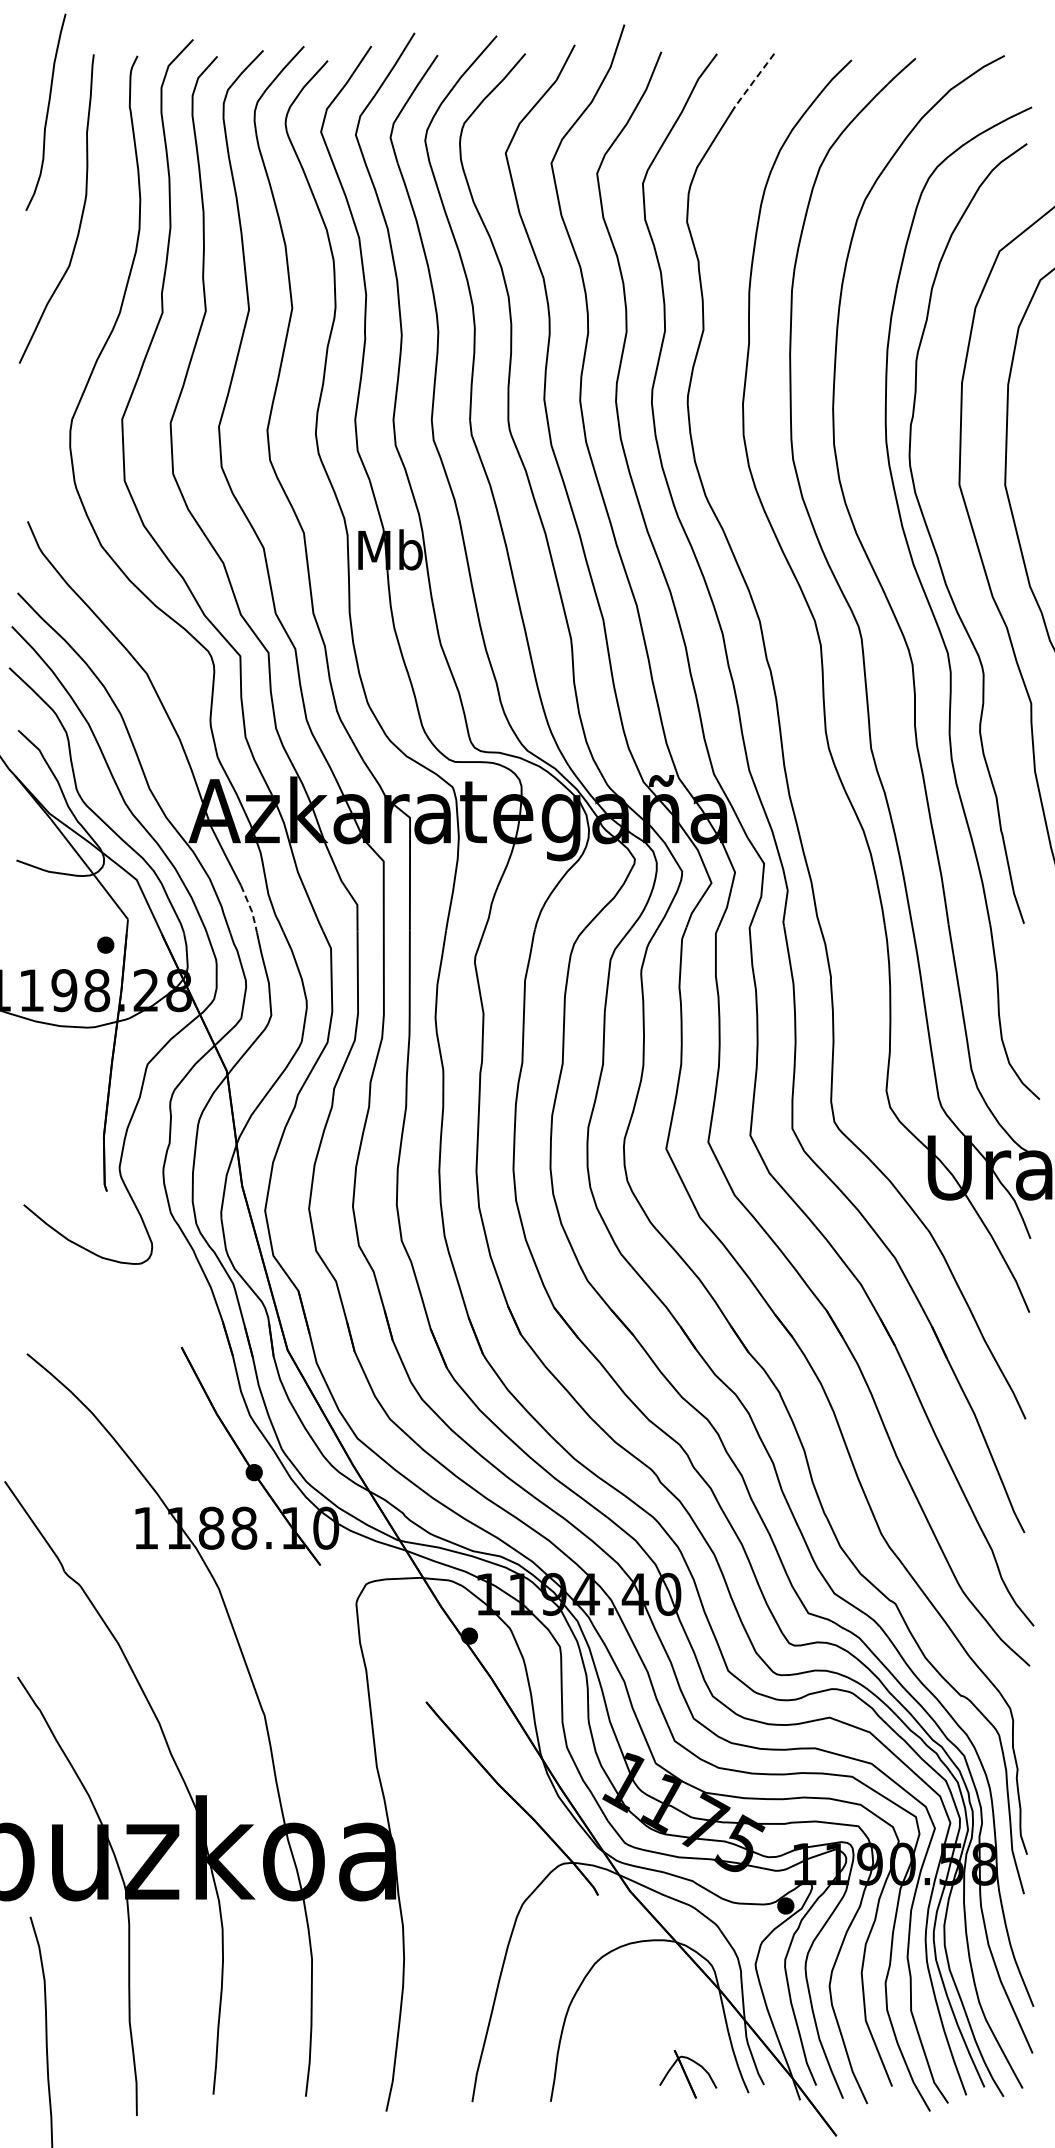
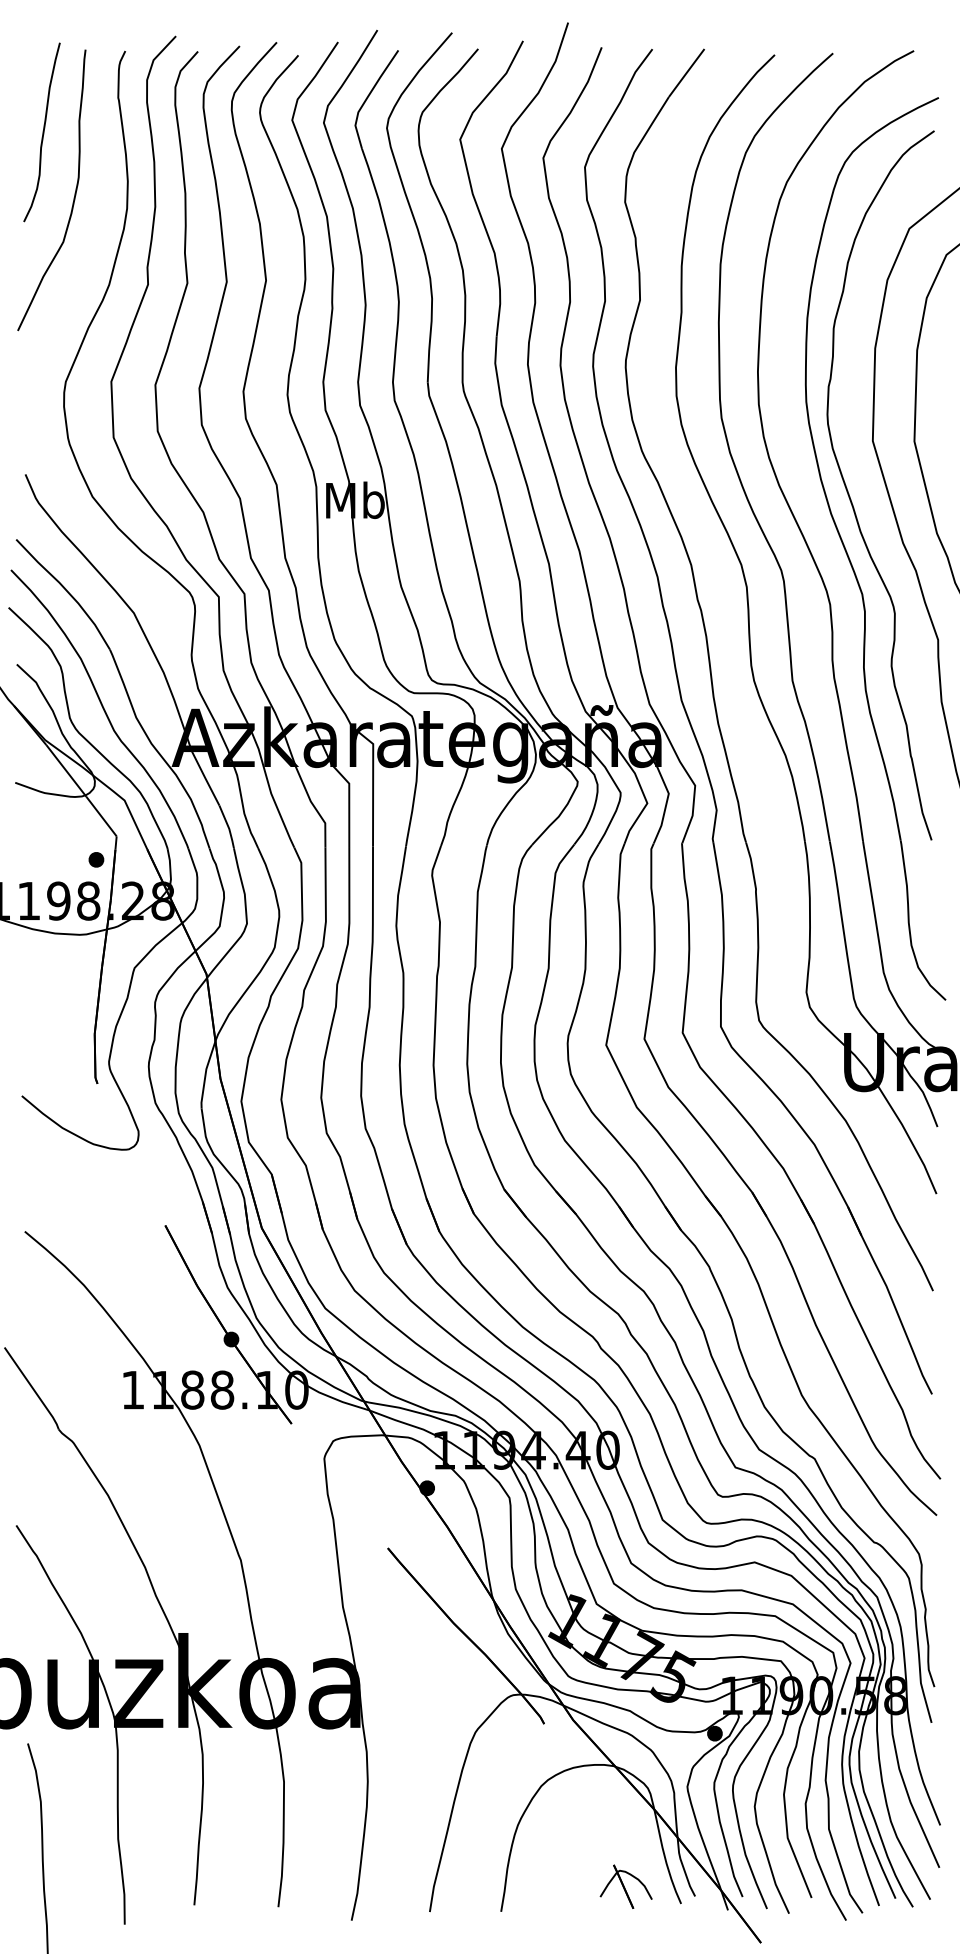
line: (754, 80) -> (686, 73), dashed -> solid
curve: (46, 111) -> (42, 131), moved
line: (251, 910) -> (228, 828), dashed -> solid

